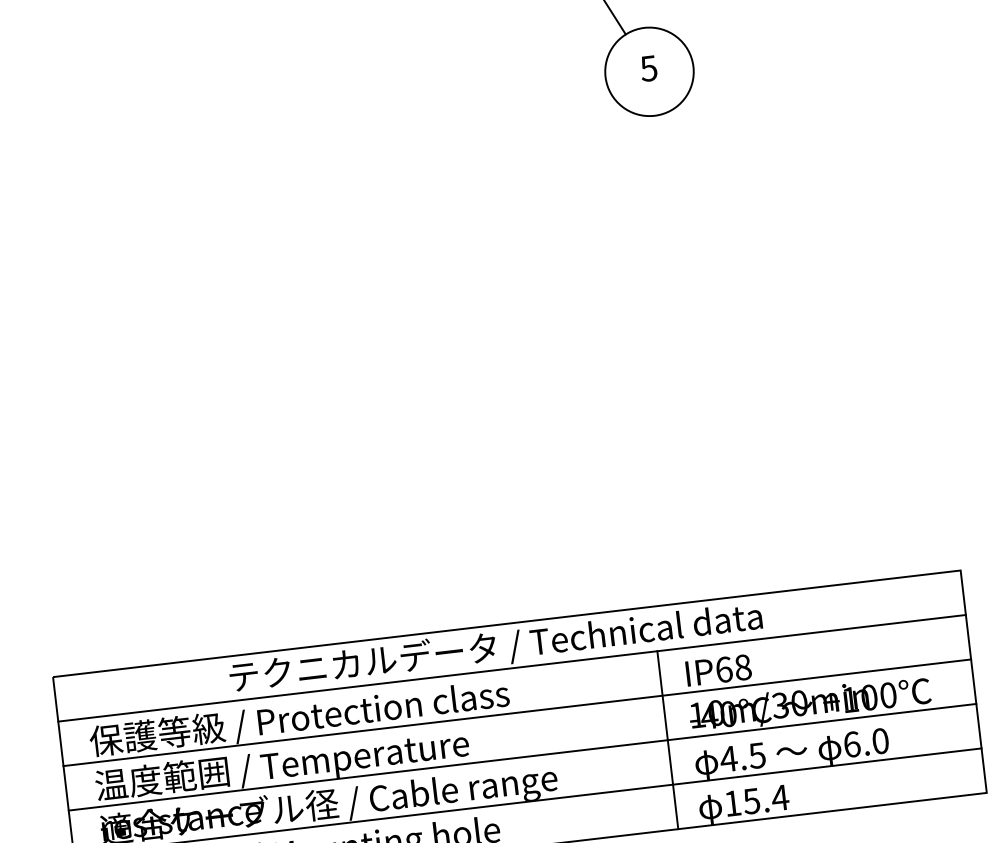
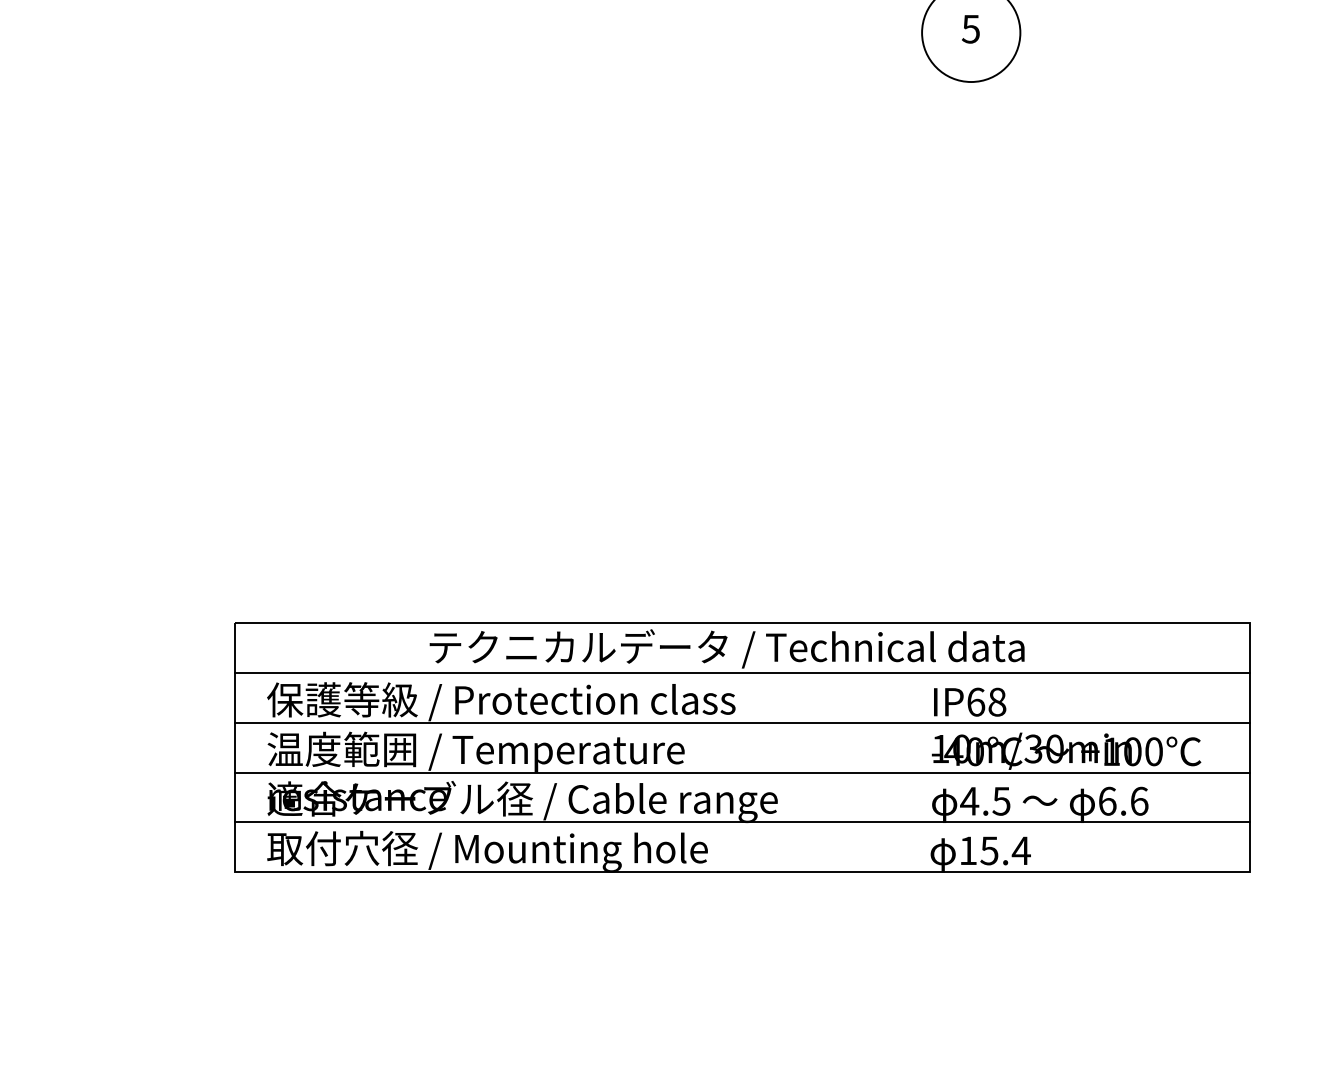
line: (667, 740) -> (904, 772), removed
text: (880, 740) -> (1139, 800), 6.0 -> 6.6

